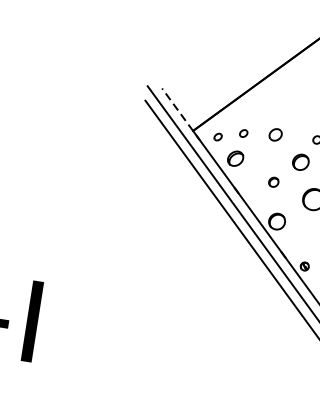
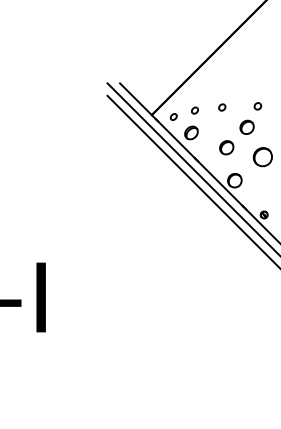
line: (178, 110) -> (136, 99), dashed -> solid
part: (276, 134) -> (222, 107), size x0.62
part: (273, 181) -> (226, 147), size x1.67

